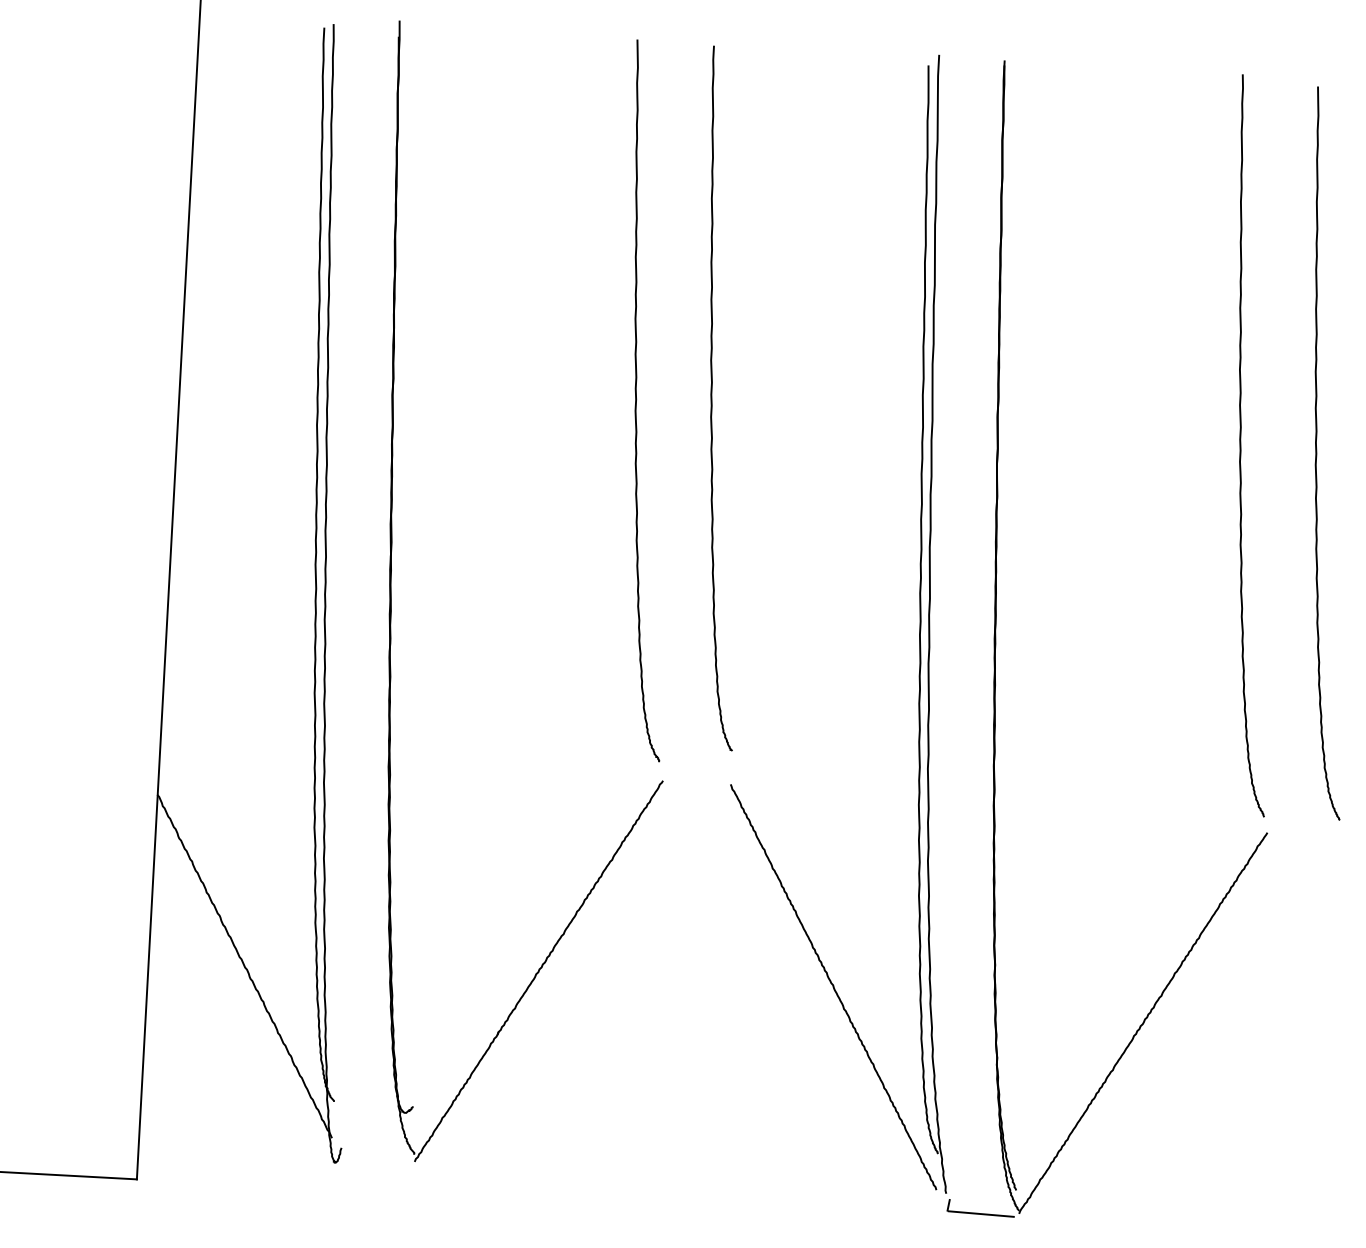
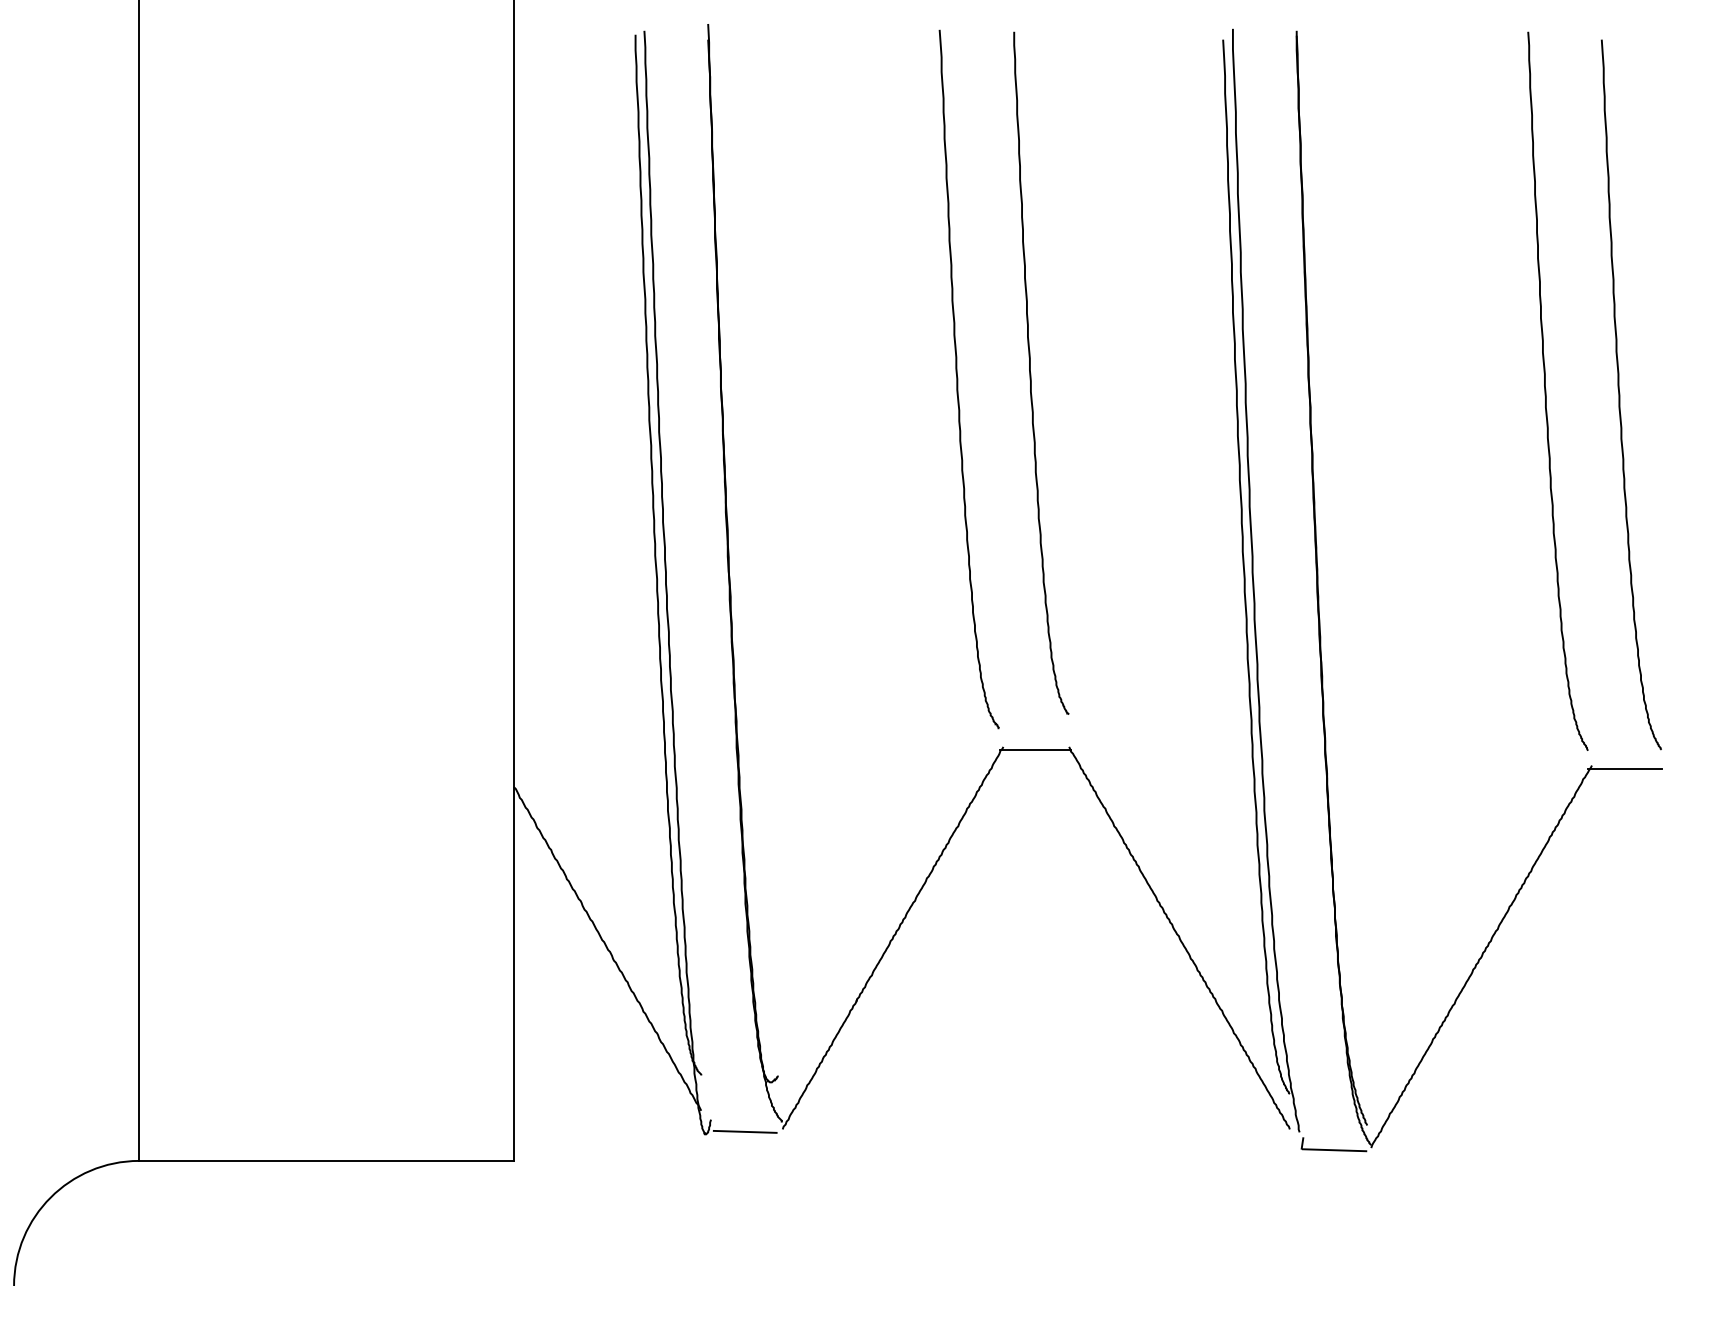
line: (695, 786) -> (1035, 750), added
line: (1300, 837) -> (1624, 768), added
line: (375, 1161) -> (744, 1131), added

